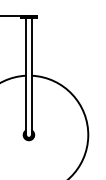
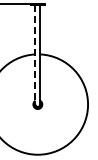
line: (26, 75) -> (35, 54), solid -> dashed

